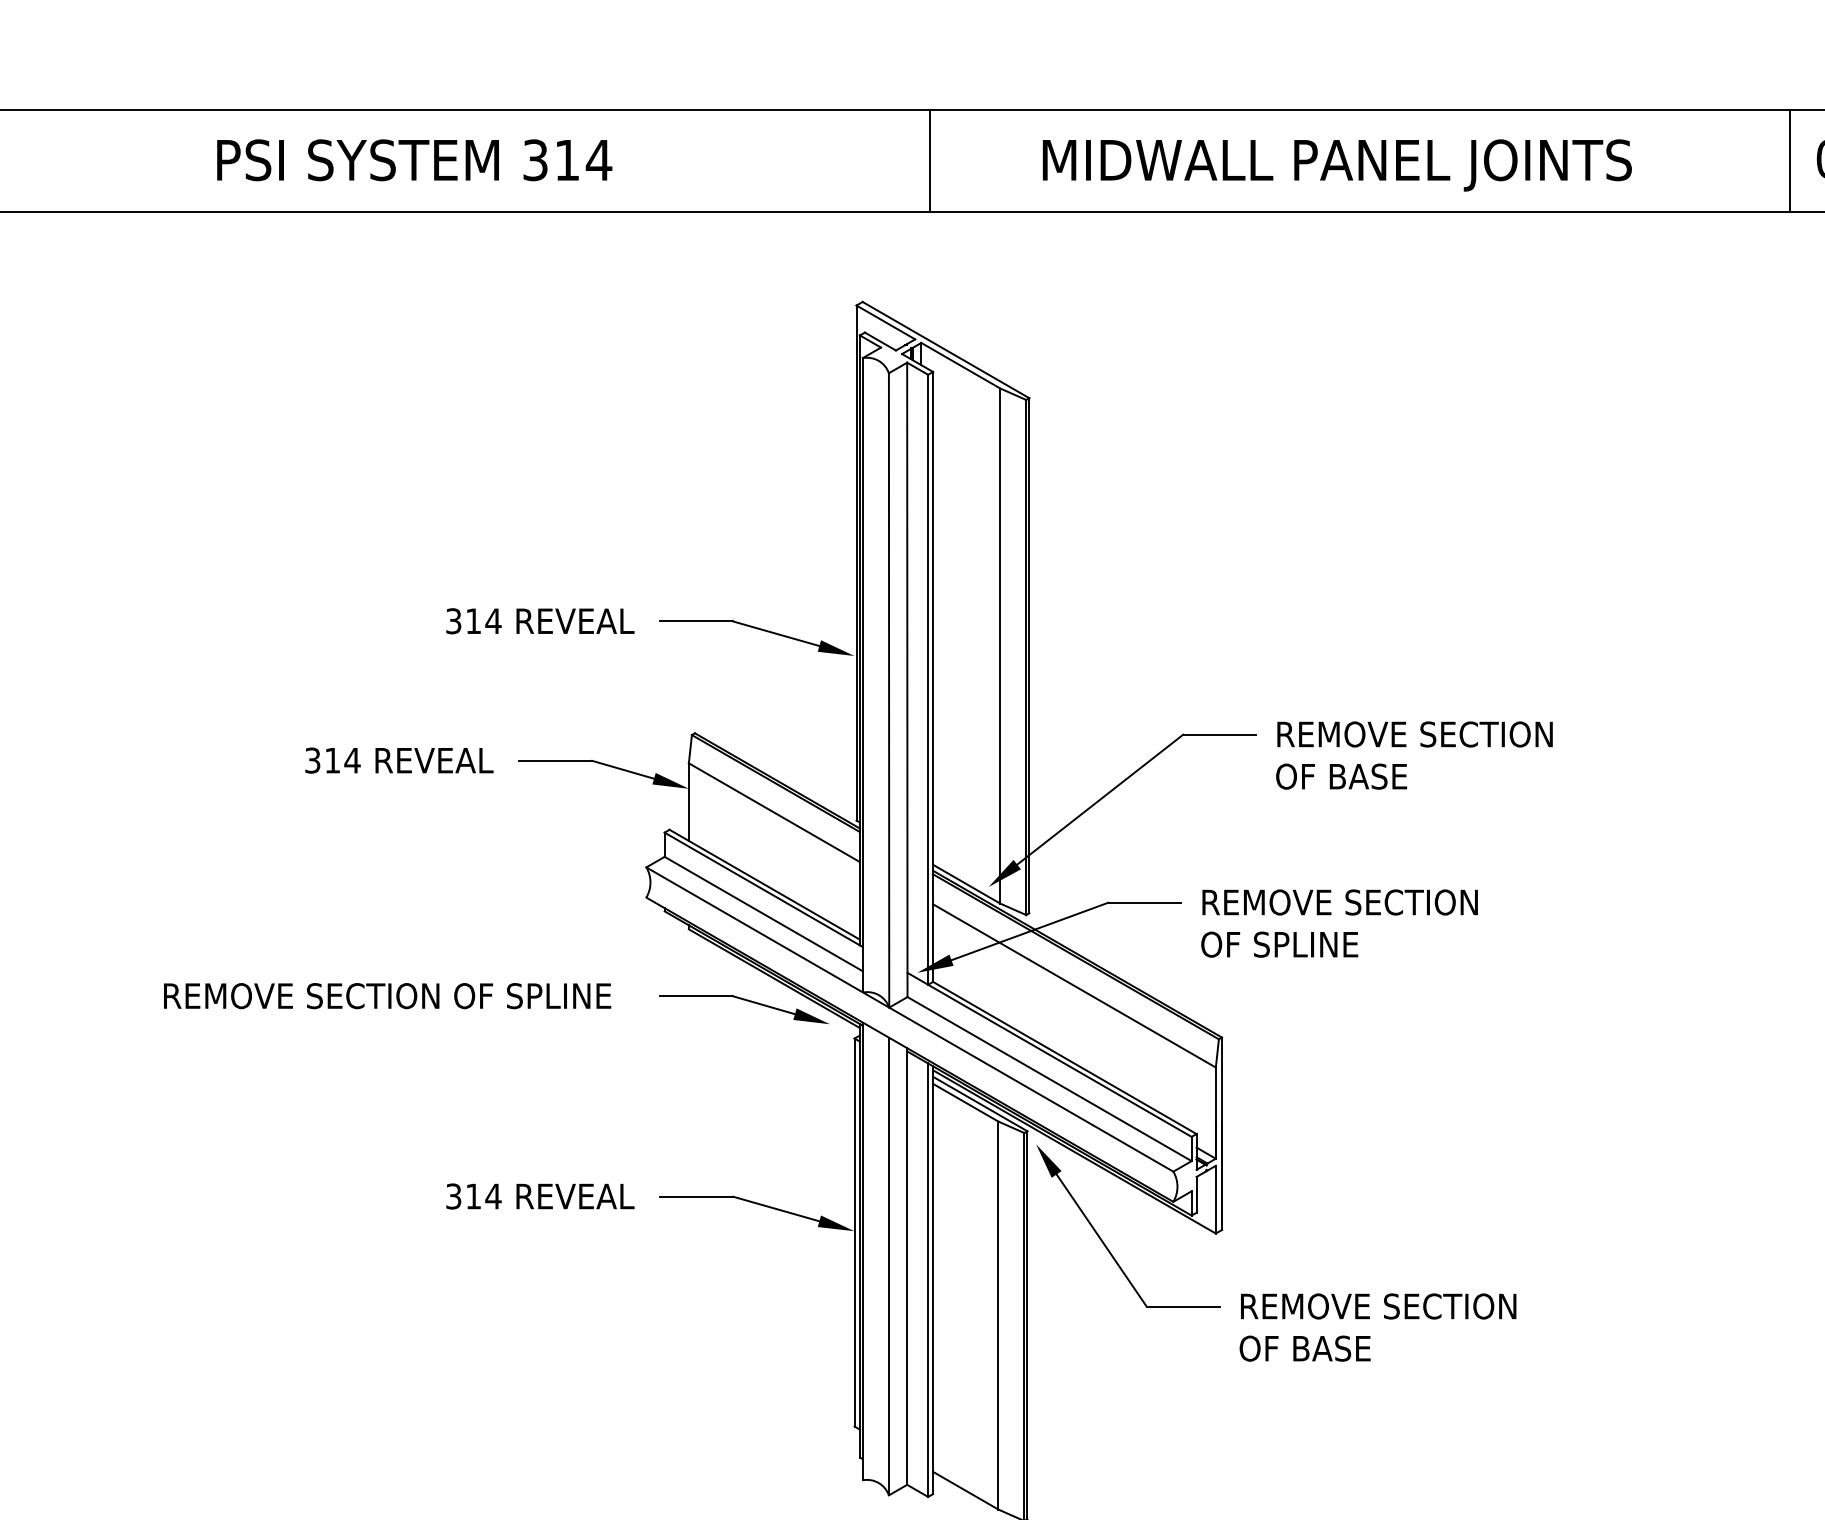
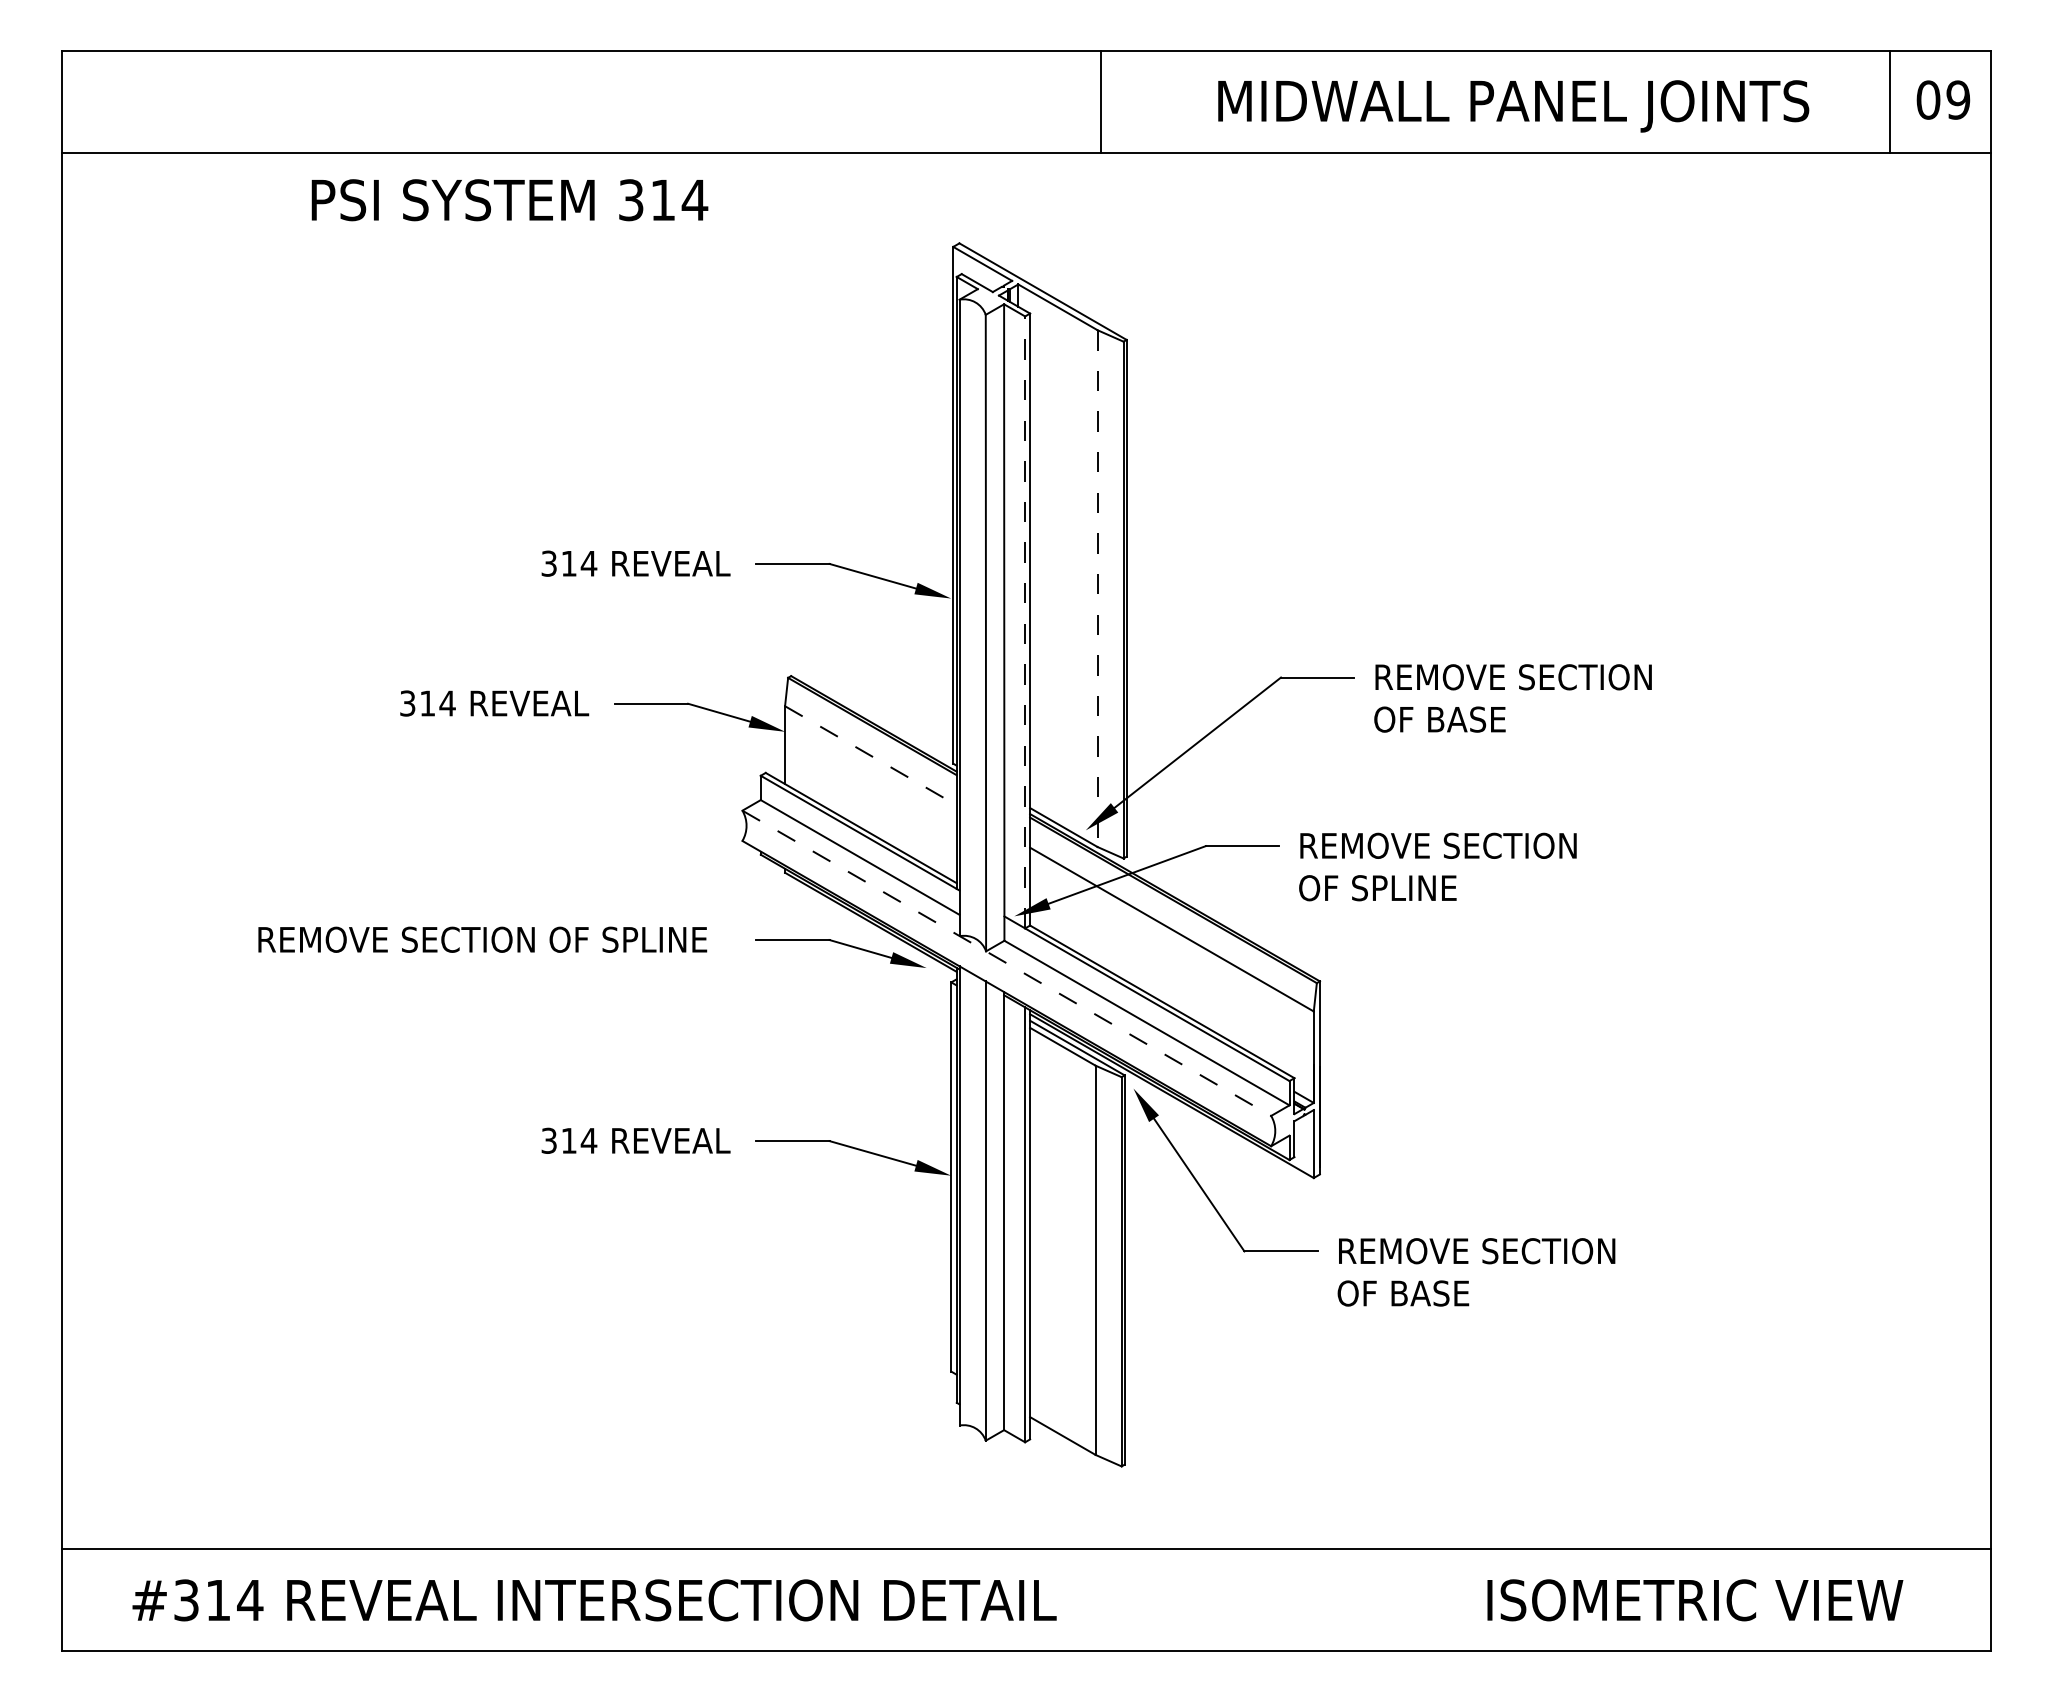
text: (414, 160) -> (509, 200), moved
line: (929, 160) -> (1100, 101), moved
text: (1337, 165) -> (1513, 106), moved
line: (1000, 646) -> (1097, 589), solid -> dashed
line: (928, 679) -> (1025, 622), solid -> dashed
line: (775, 813) -> (871, 756), solid -> dashed
line: (910, 1019) -> (1007, 963), solid -> dashed

